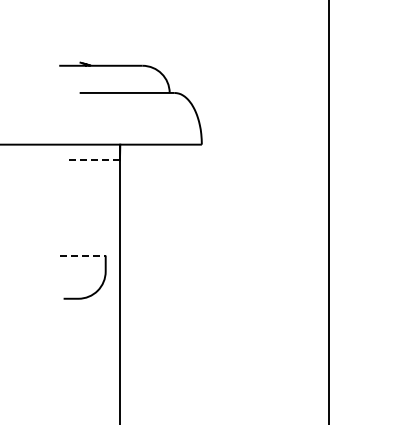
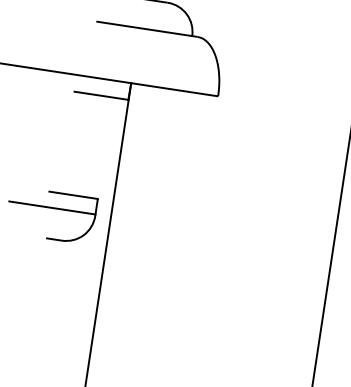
line: (94, 160) -> (101, 95), dashed -> solid
line: (82, 255) -> (73, 195), dashed -> solid
line: (64, 270) -> (51, 208), added

